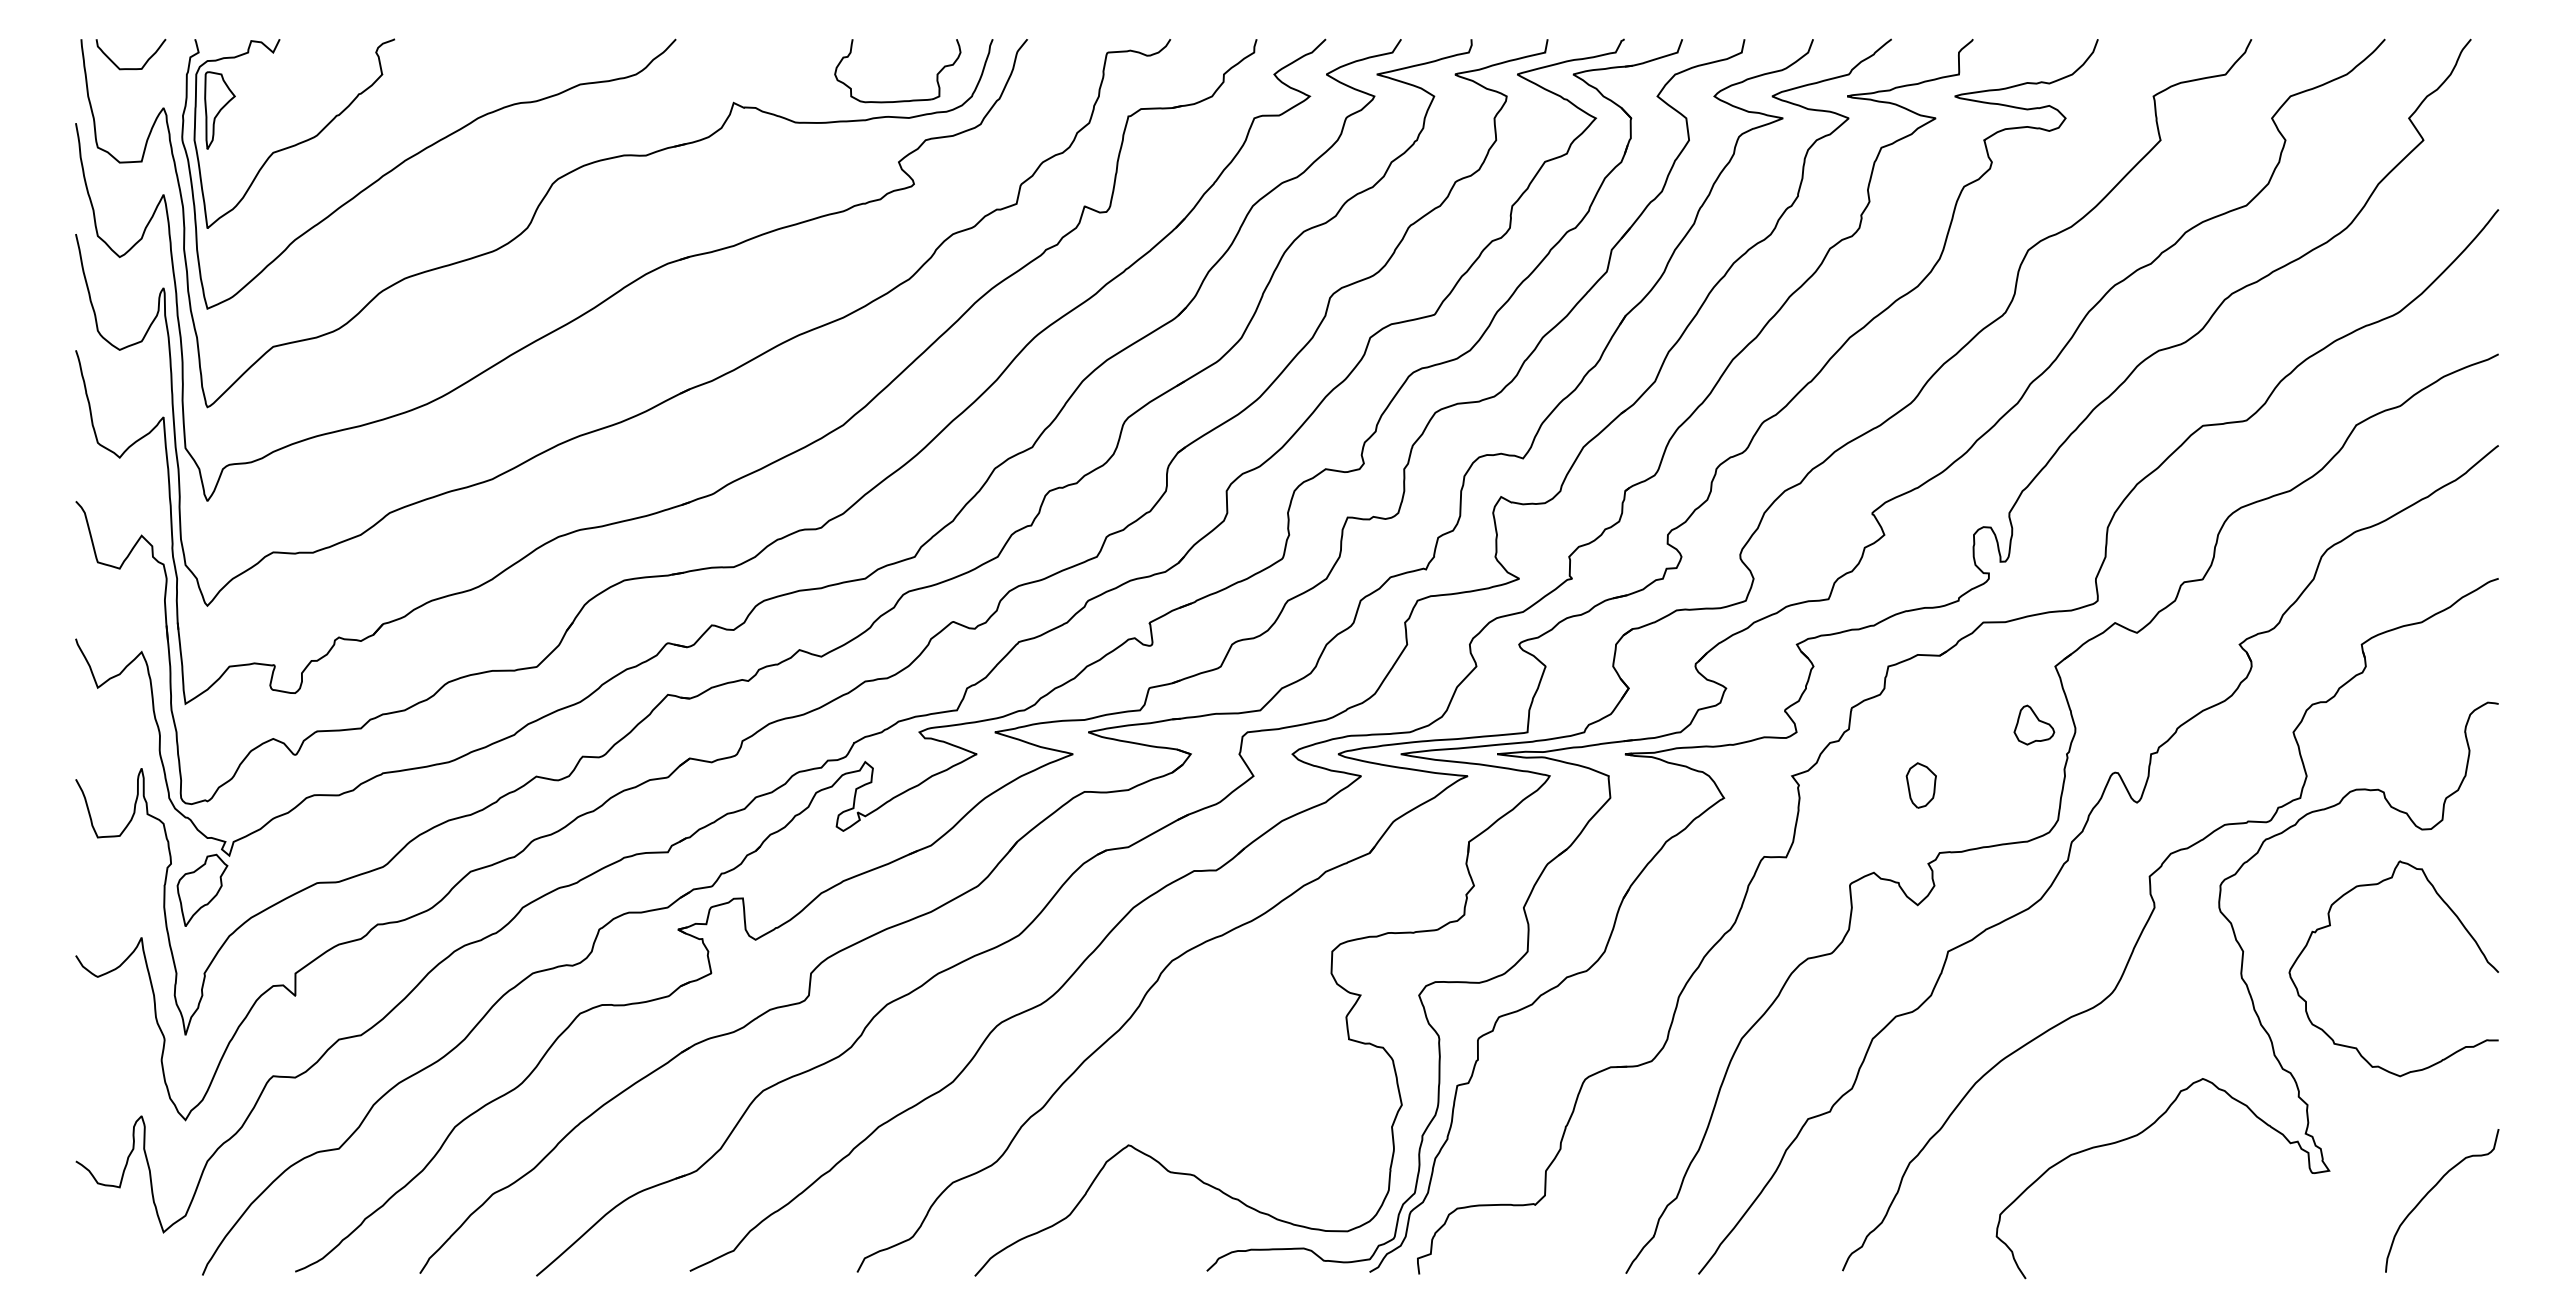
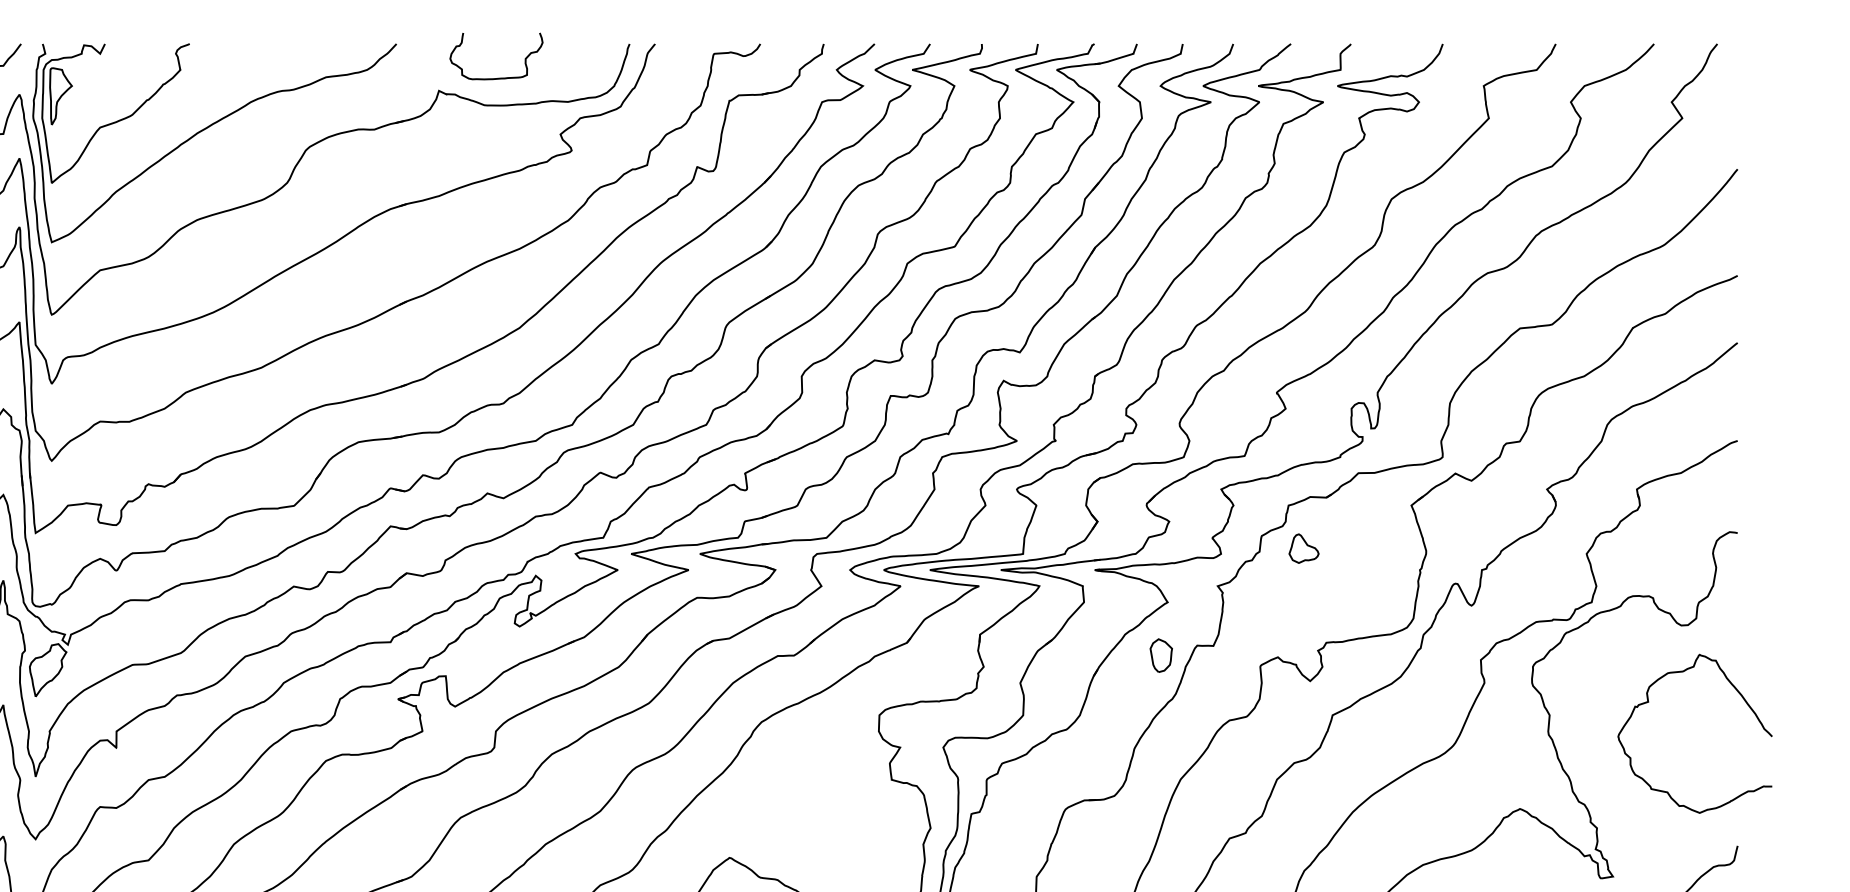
part: (897, 100) -> (496, 78), moved
part: (2034, 724) -> (1304, 548), moved
part: (1920, 785) -> (1160, 655), moved
curve: (2330, 926) -> (1648, 702), moved

